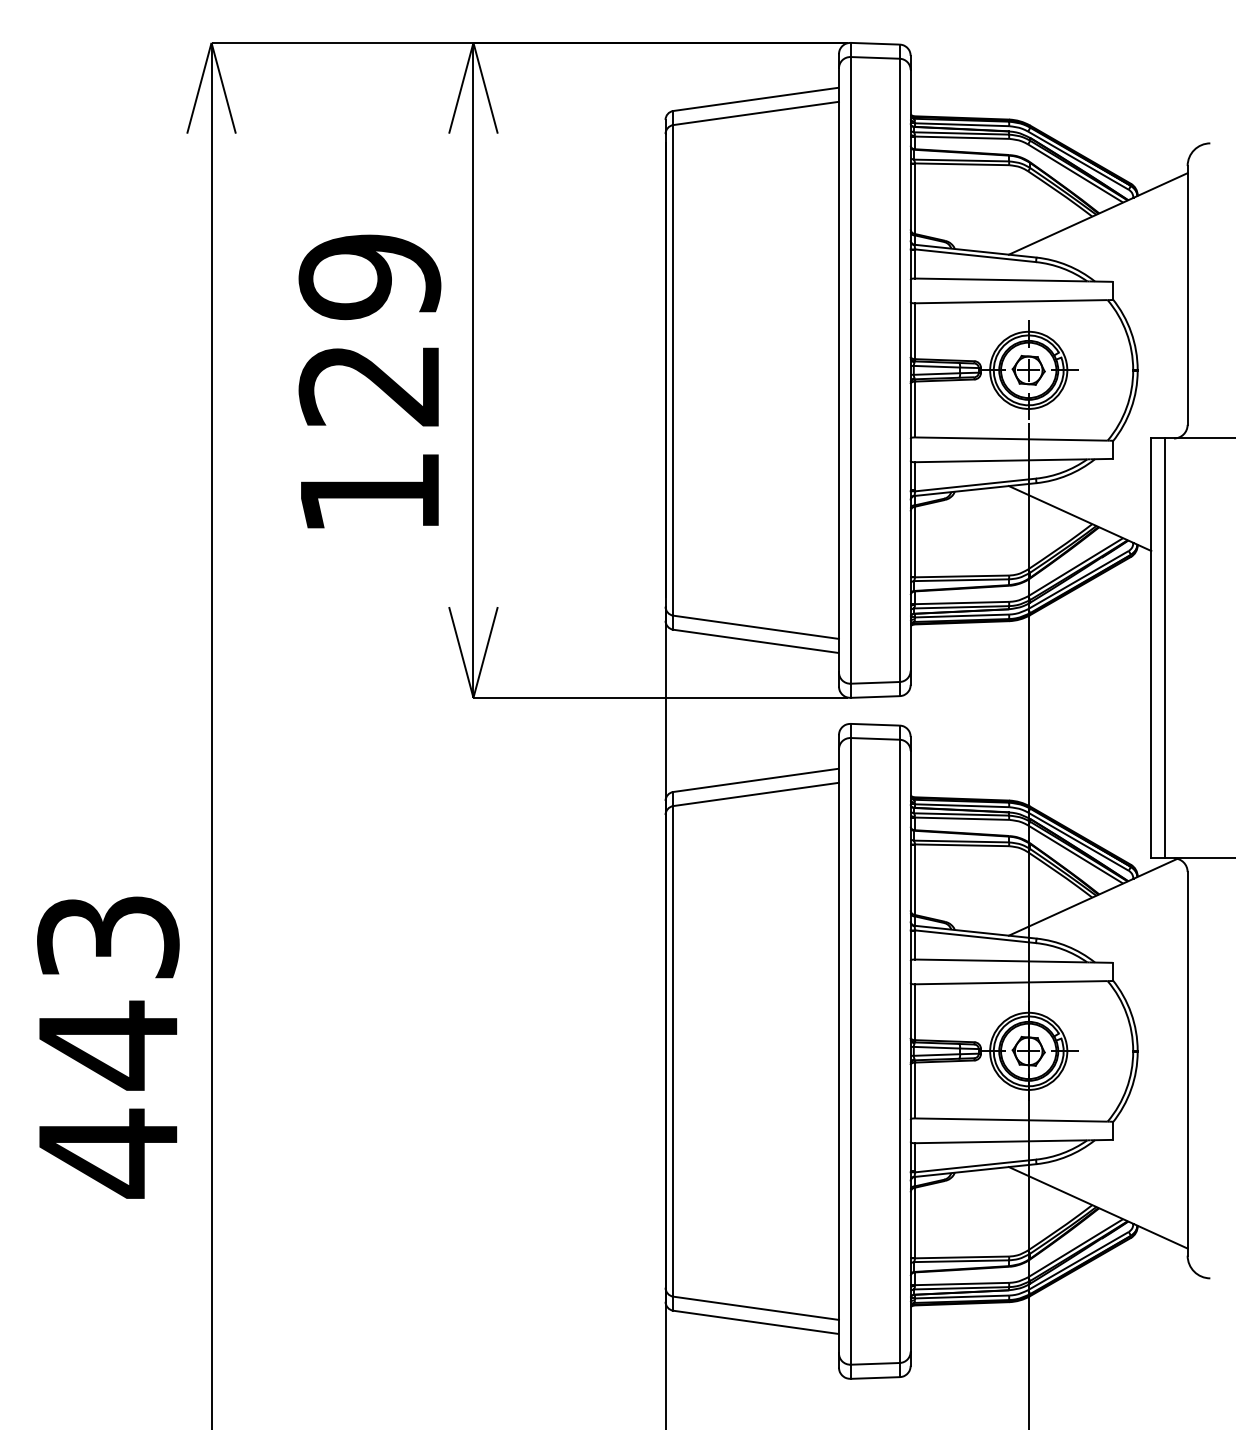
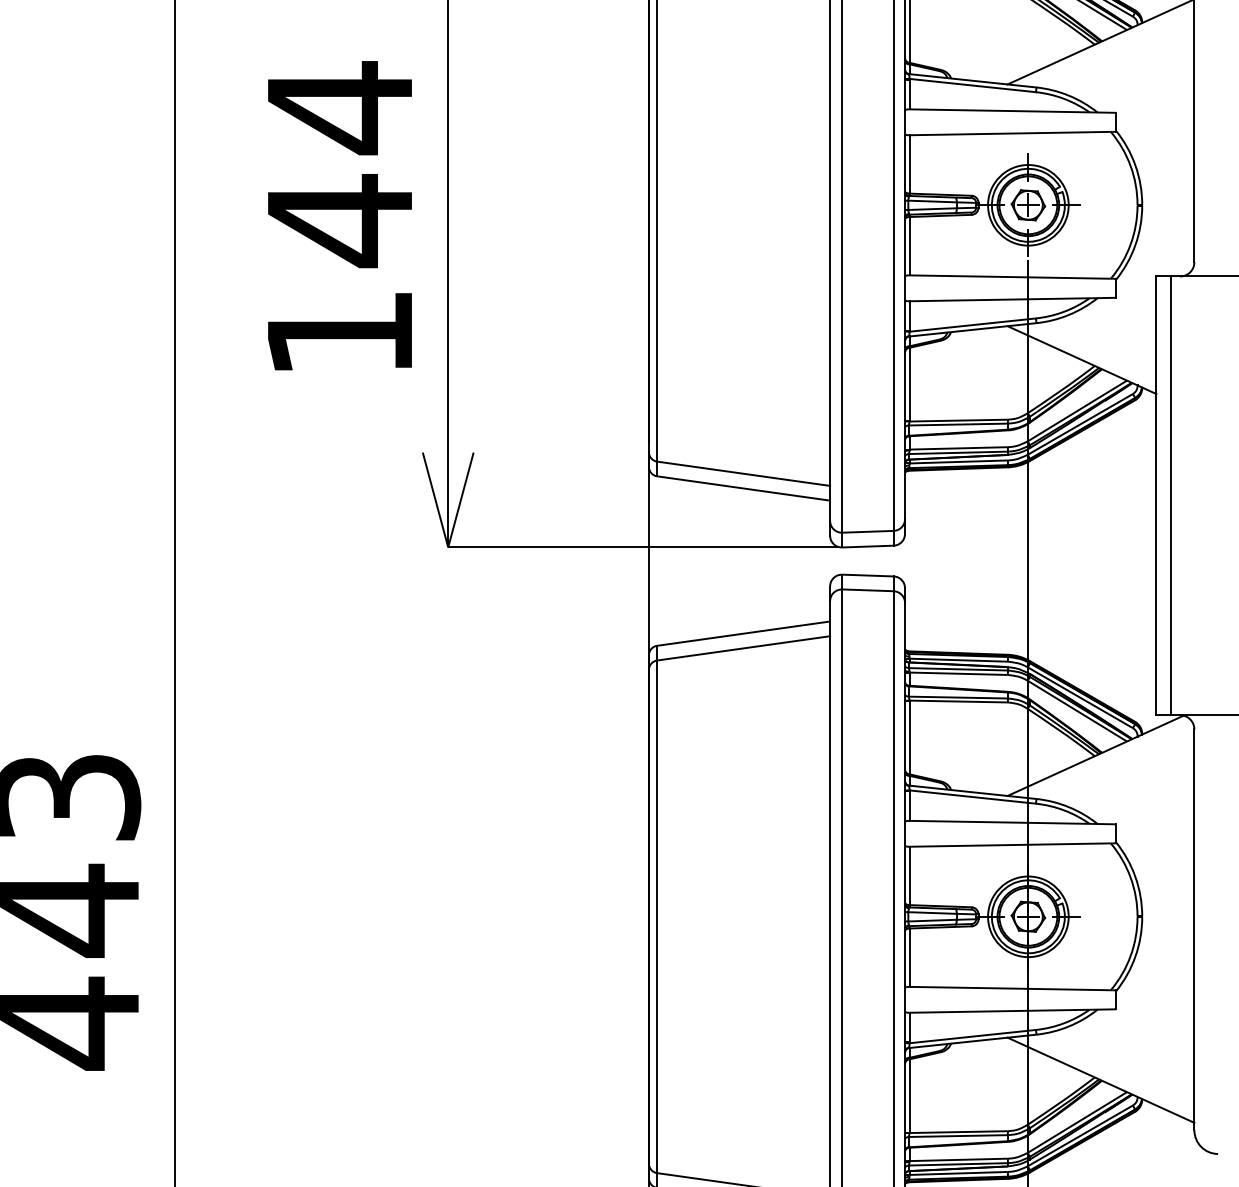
text: (369, 331) -> (339, 164), 129 -> 144

